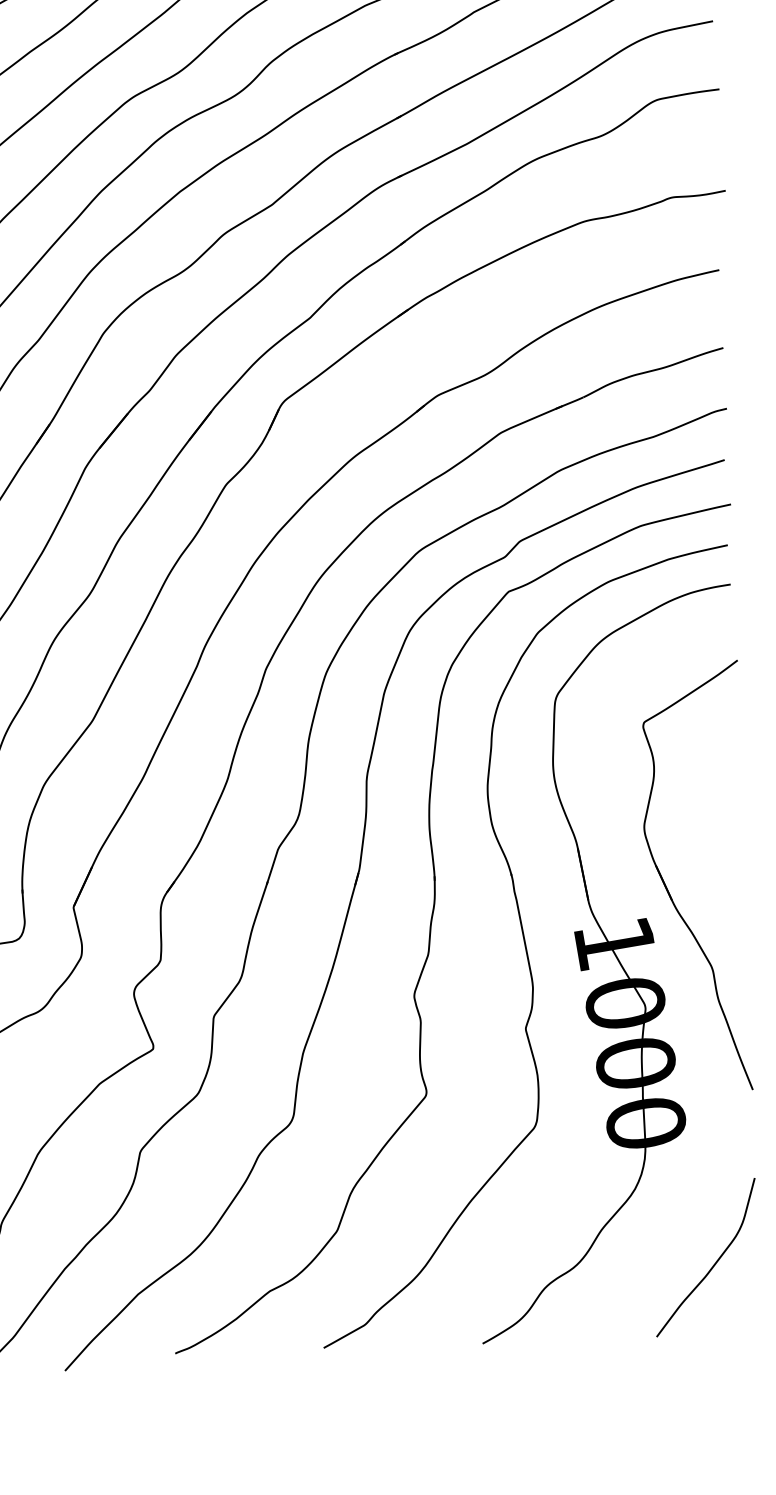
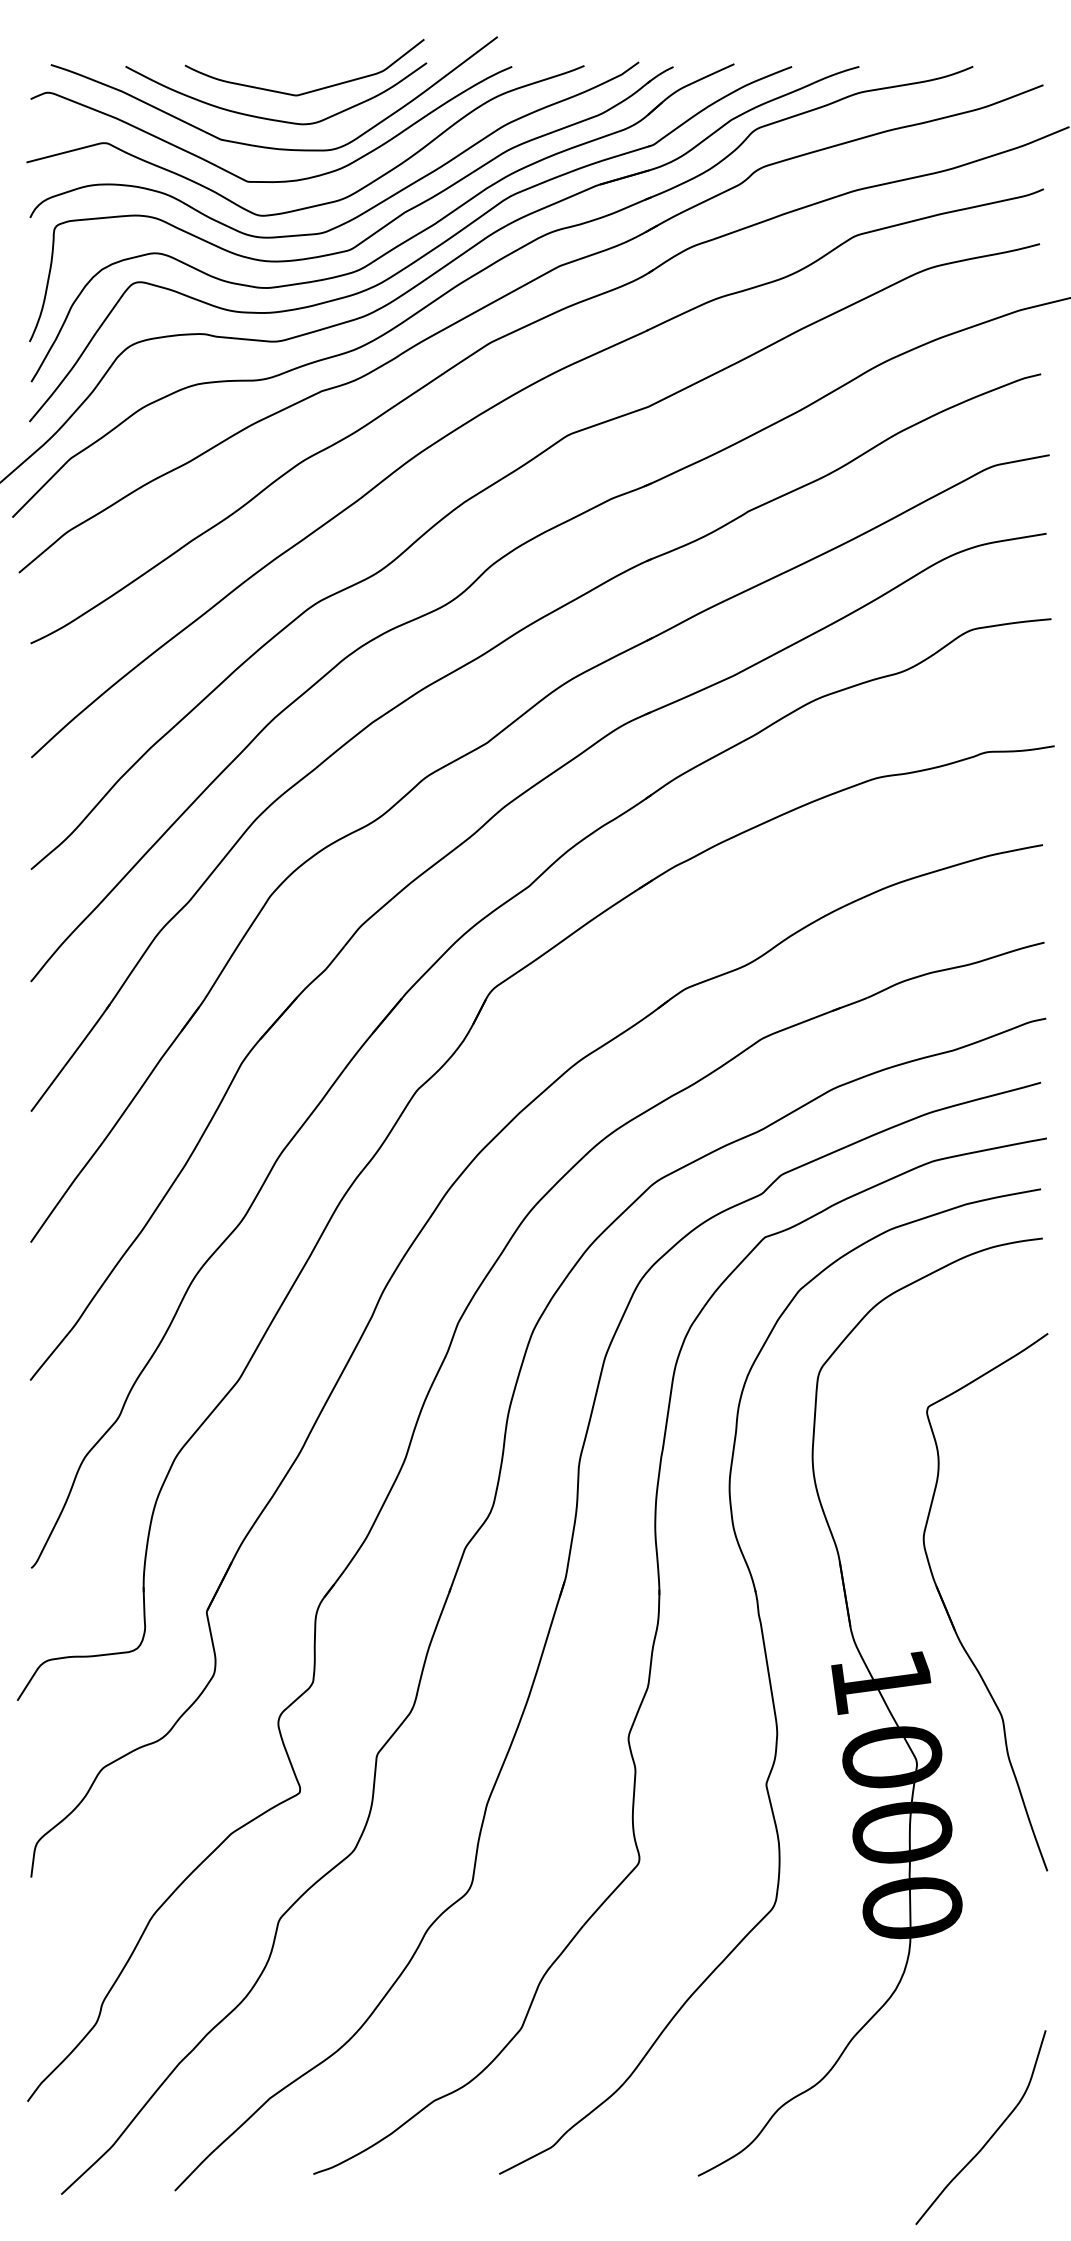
curve: (713, 1264) -> (990, 2136), moved

